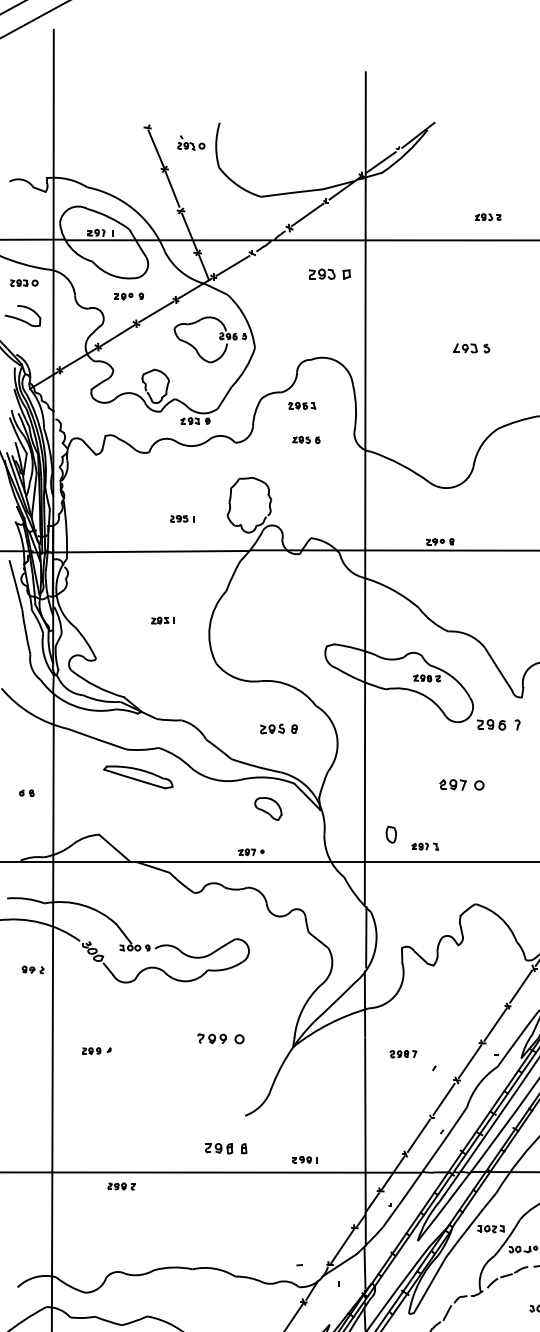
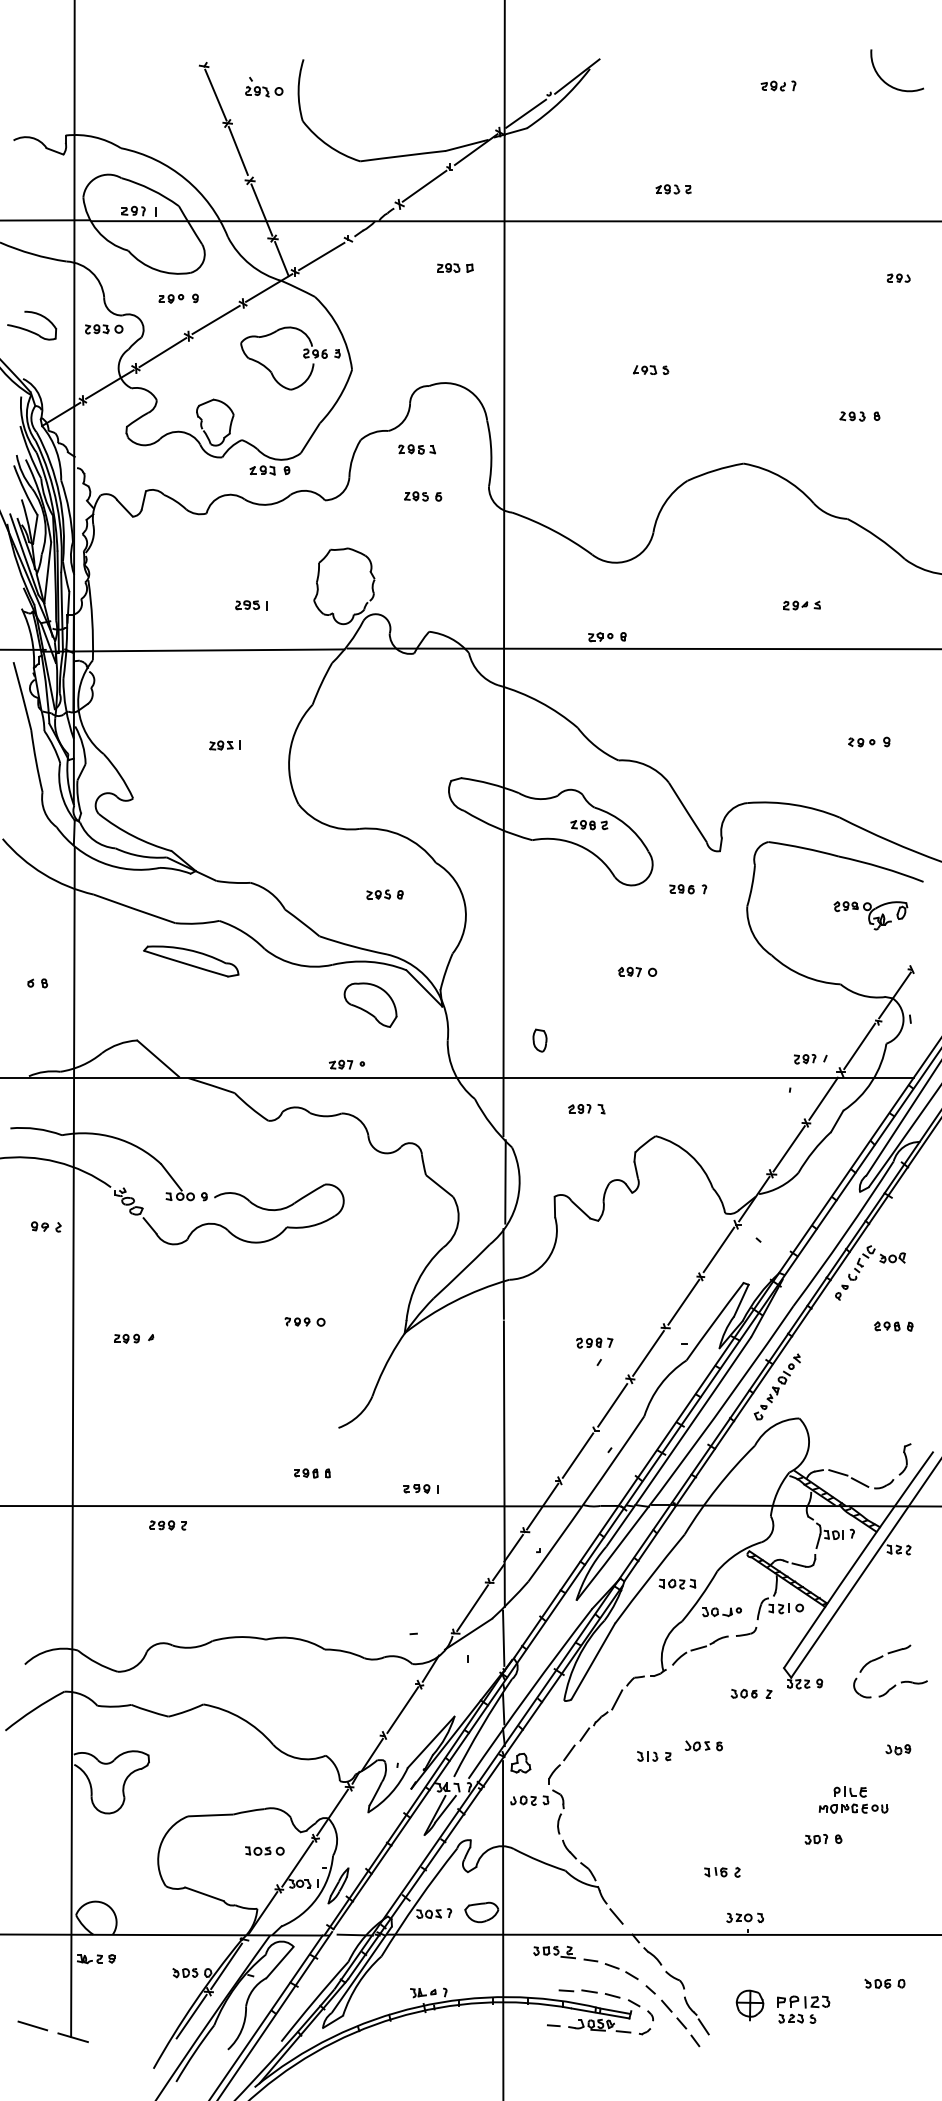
part: (330, 273) -> (455, 267), size x0.62
part: (24, 283) -> (104, 329), moved
part: (472, 347) -> (651, 369), size x0.71
part: (499, 725) -> (688, 889), size x0.62
part: (278, 728) -> (384, 894), size x0.71
part: (462, 784) -> (637, 971), size x0.62
part: (268, 808) -> (370, 1004), size x1.43
part: (425, 847) -> (586, 1109), moved
part: (220, 1038) -> (304, 1321), size x0.62
part: (403, 1053) -> (594, 1342), moved
part: (226, 1148) -> (312, 1473), size x0.62

